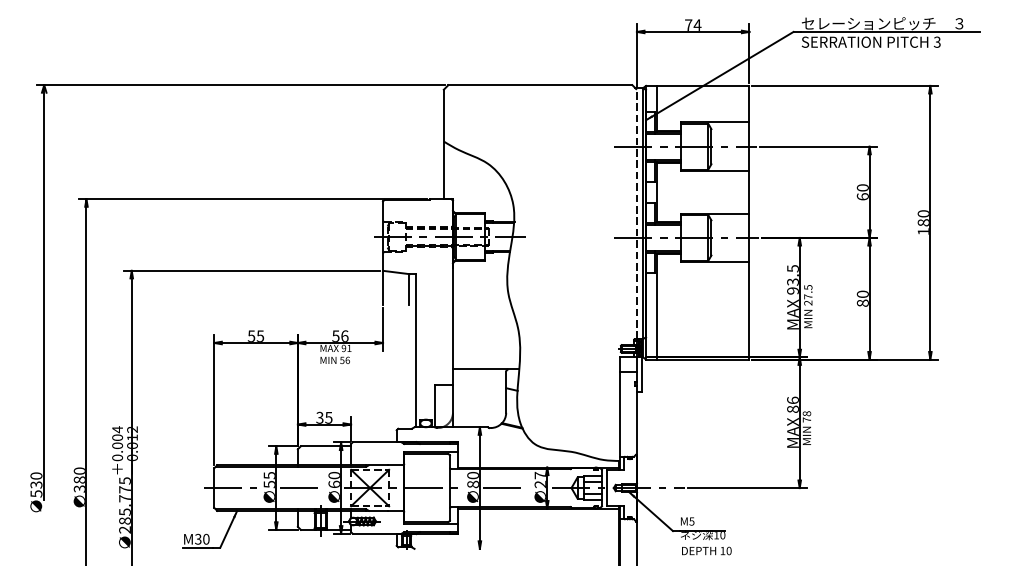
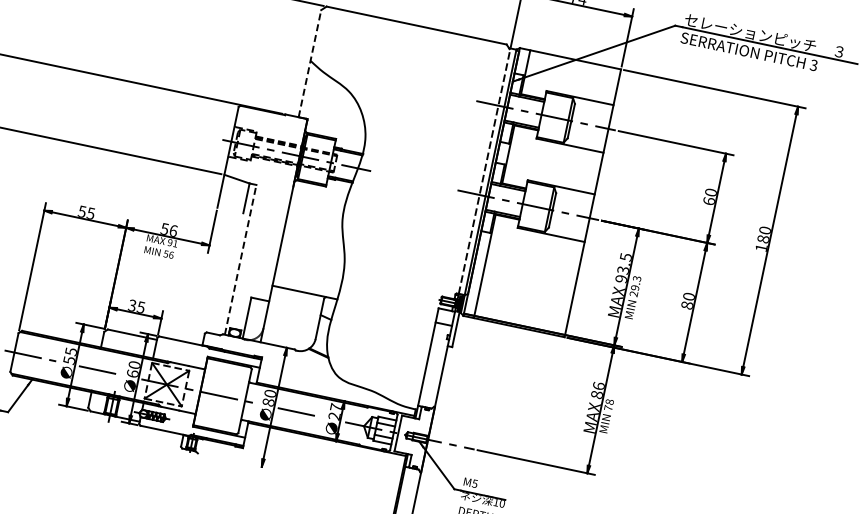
line: (443, 144) -> (309, 63), solid -> dashed
text: (808, 292) -> (636, 283), 27.5 -> 29.3
line: (416, 350) -> (240, 259), solid -> dashed

